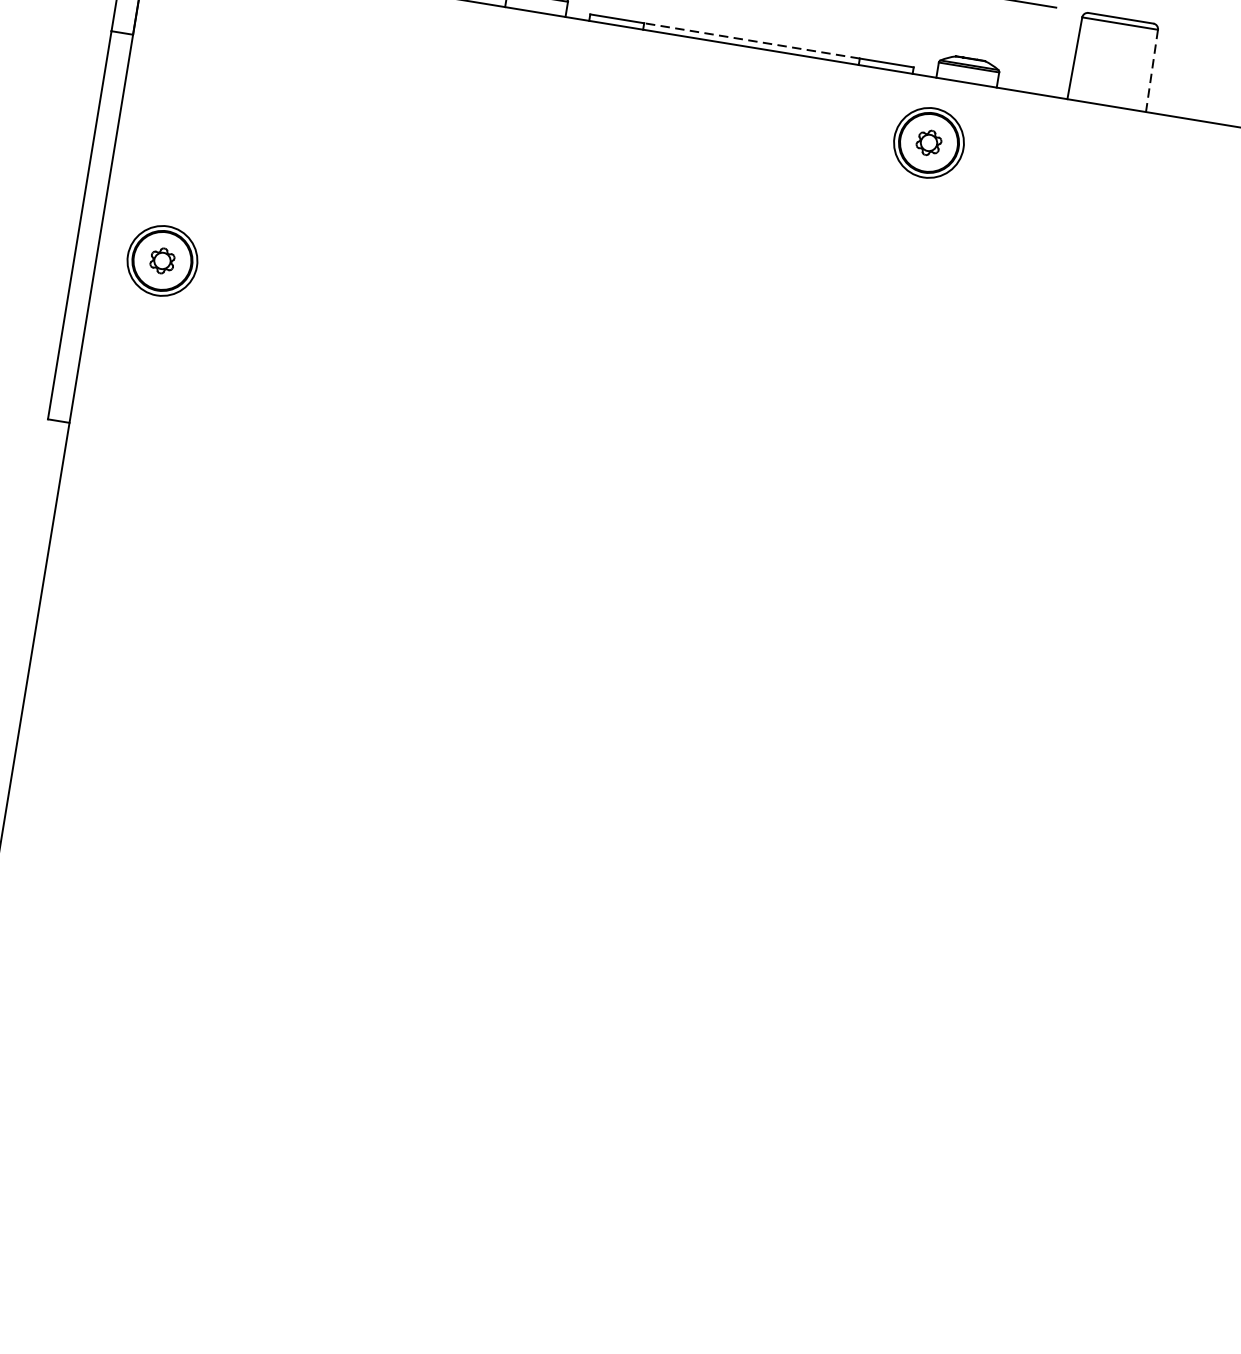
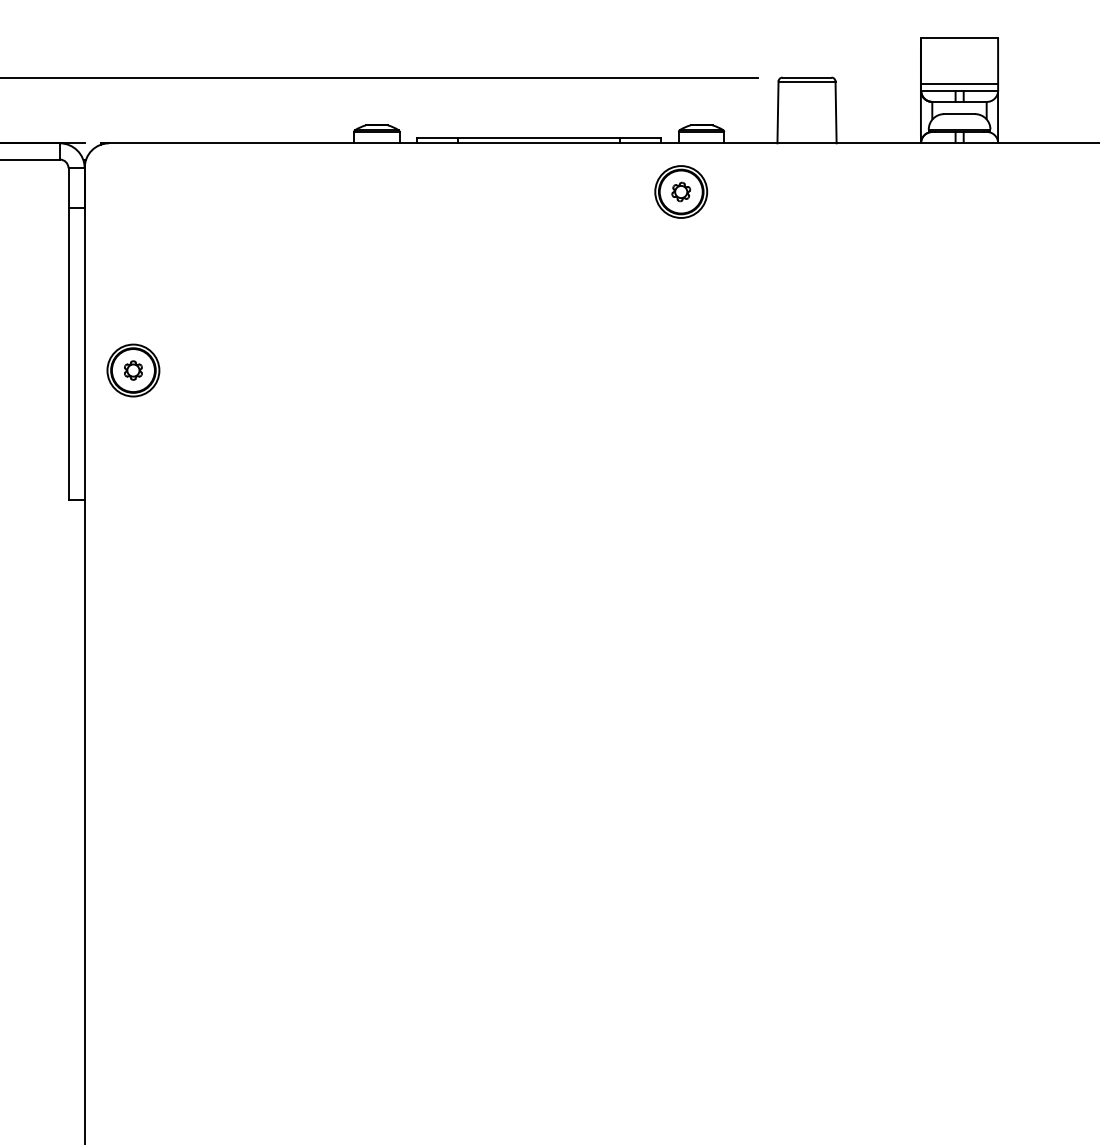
line: (751, 40) -> (538, 138), dashed -> solid
line: (1152, 71) -> (836, 112), dashed -> solid

